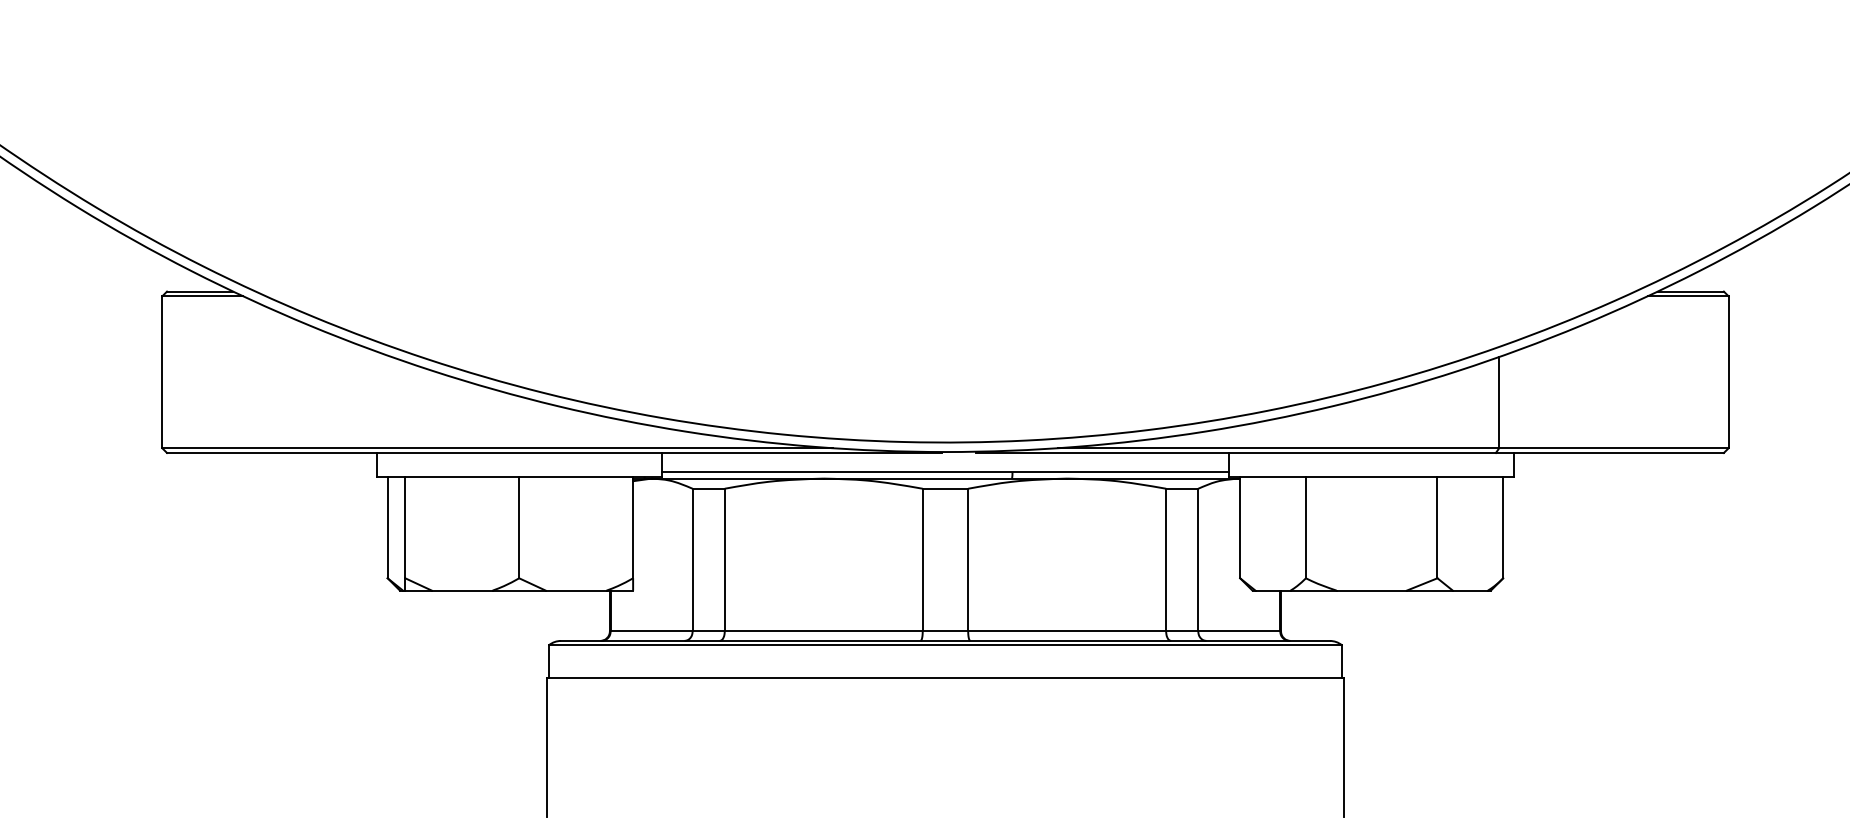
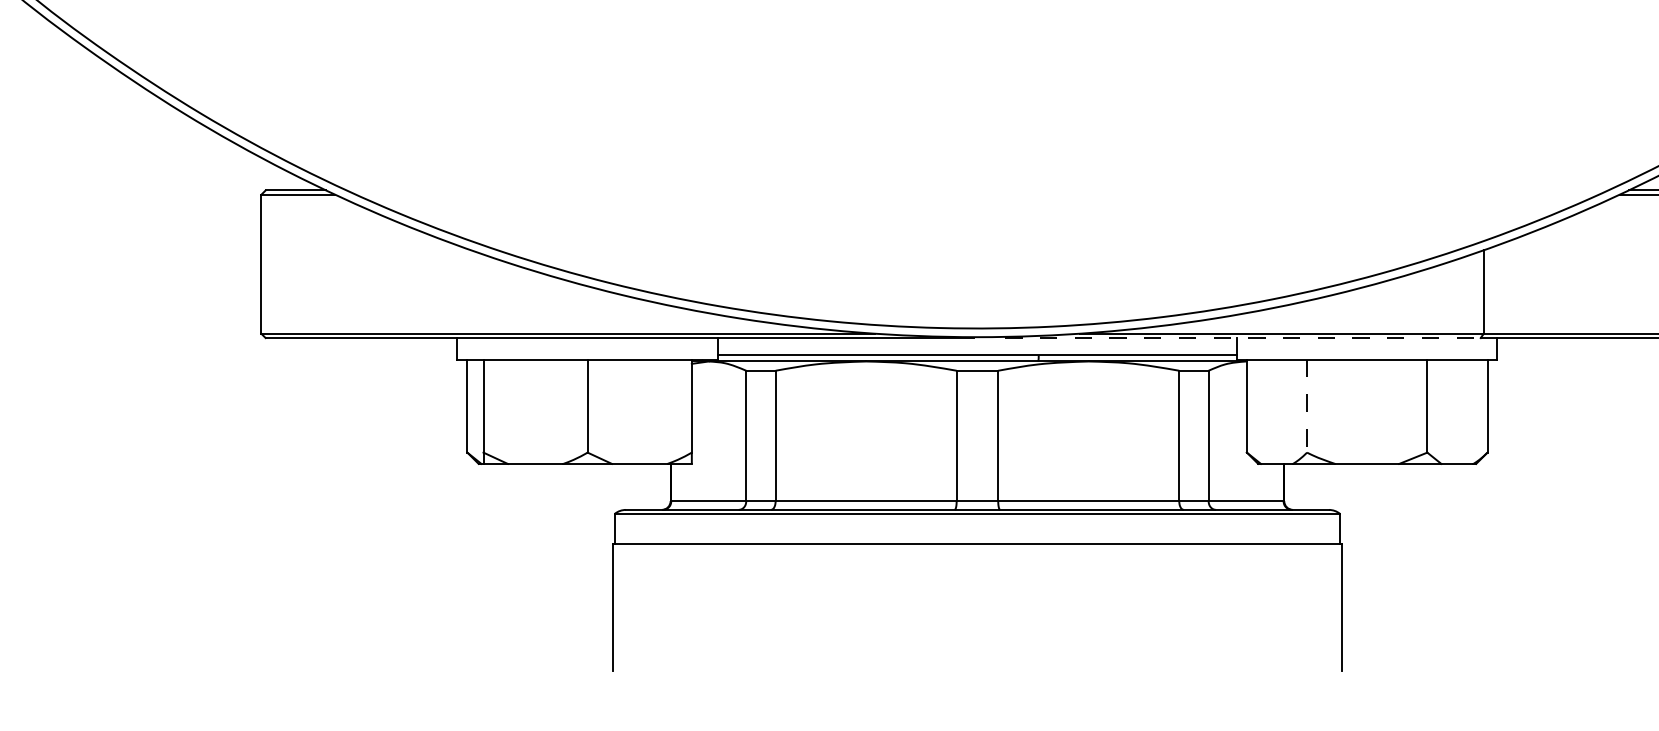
line: (1236, 452) -> (1243, 337), solid -> dashed
line: (1305, 527) -> (1306, 406), solid -> dashed

